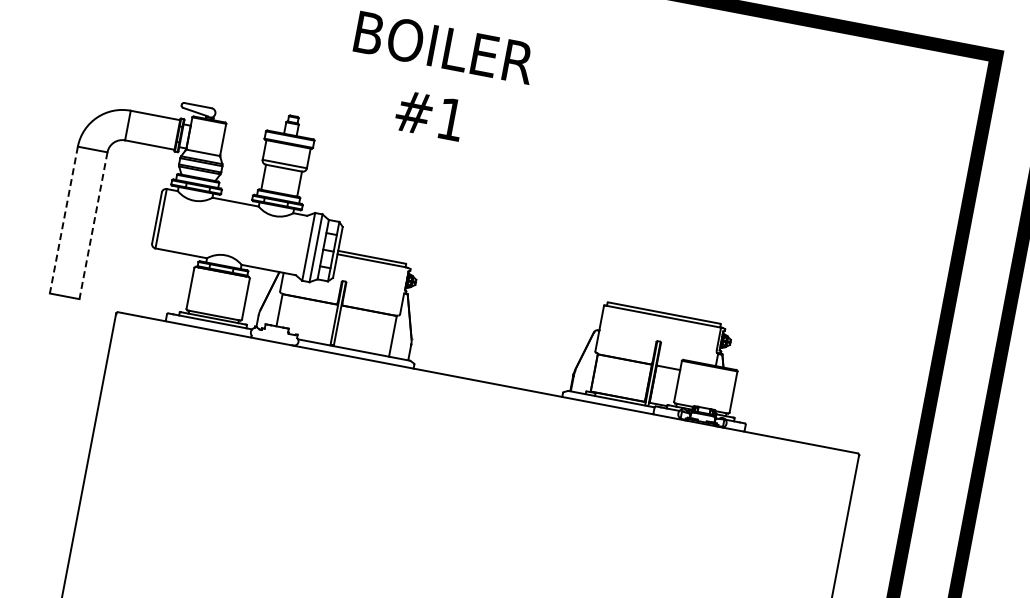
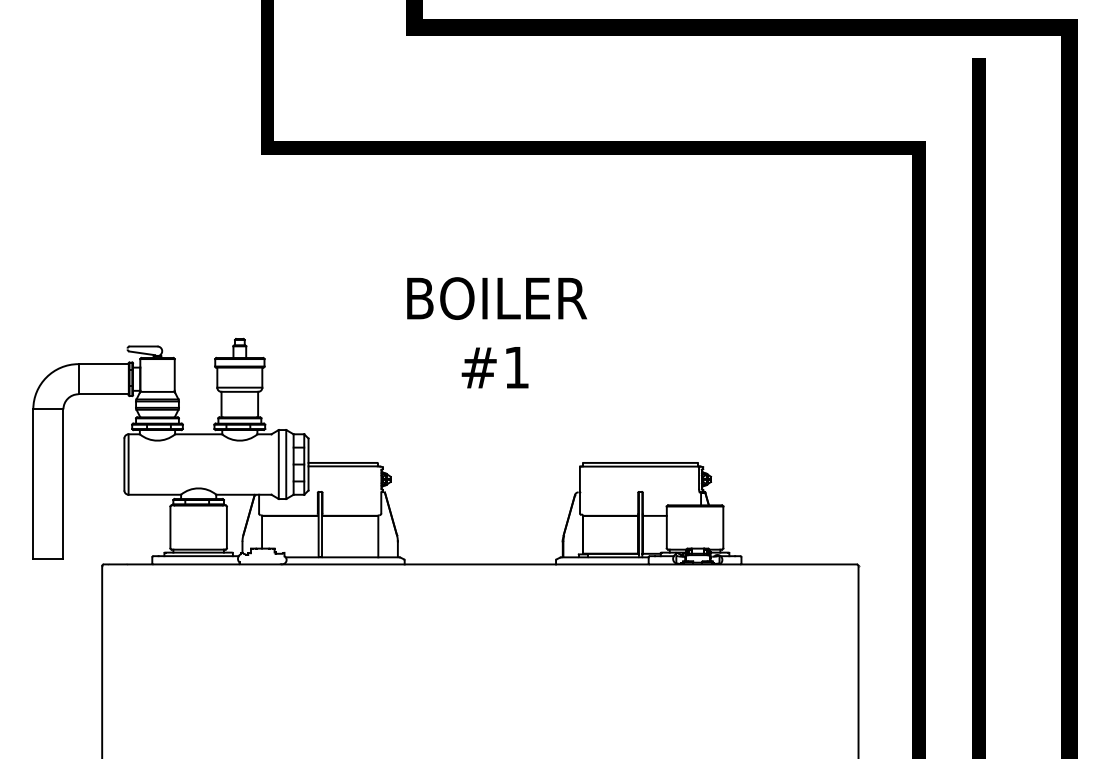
text: (437, 81) -> (496, 332), moved
line: (63, 220) -> (33, 484), dashed -> solid
line: (93, 226) -> (63, 484), dashed -> solid

